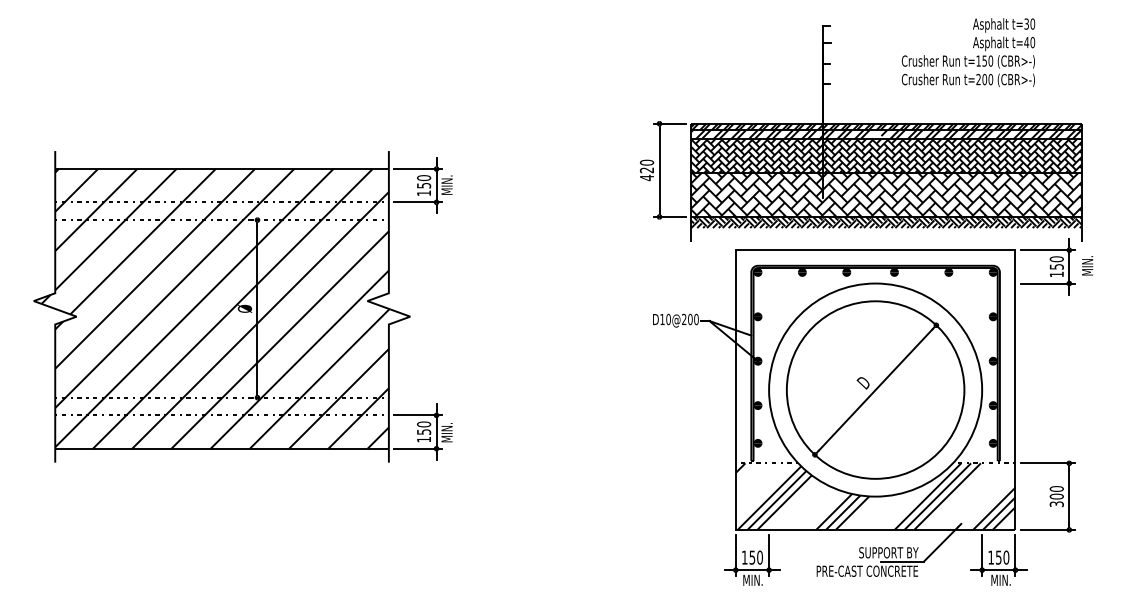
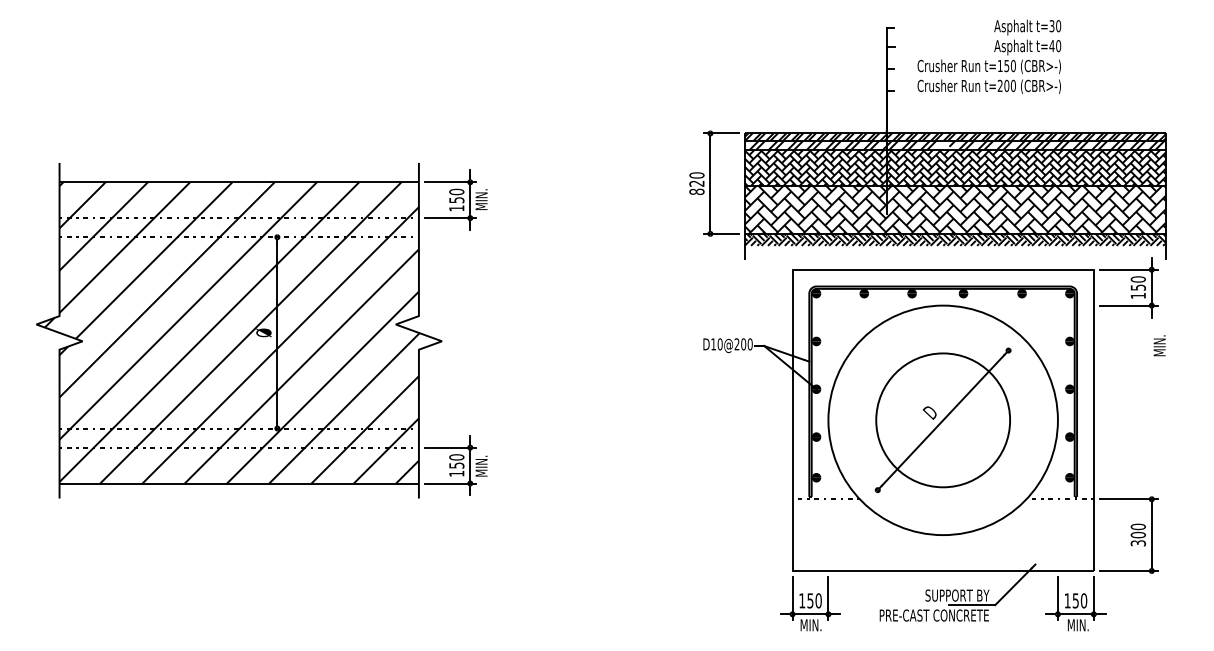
text: (968, 52) -> (989, 56), moved
text: (647, 177) -> (697, 191), 420 -> 820
text: (1087, 265) -> (1159, 345), moved
circle: (875, 389) -> (943, 419), size x0.7
hatch: (875, 496) -> (943, 534), removed

